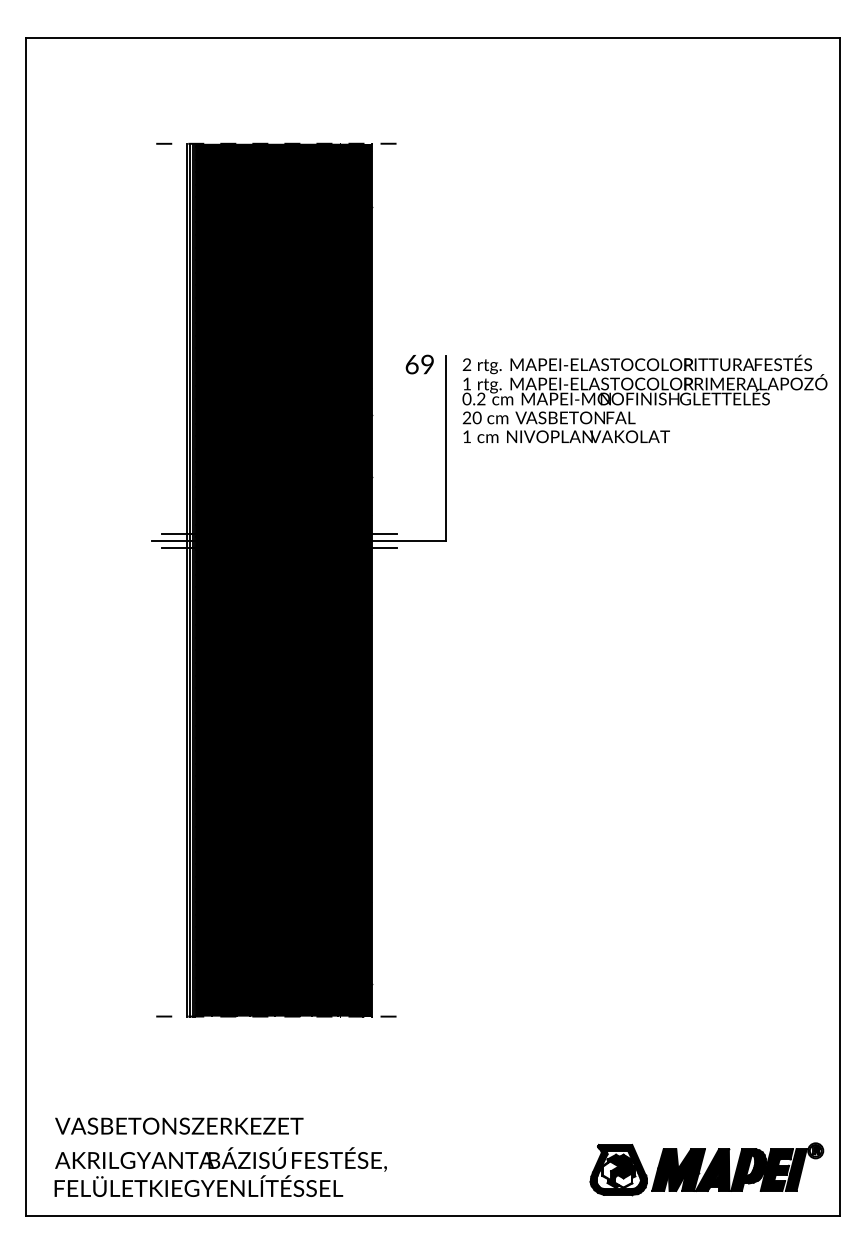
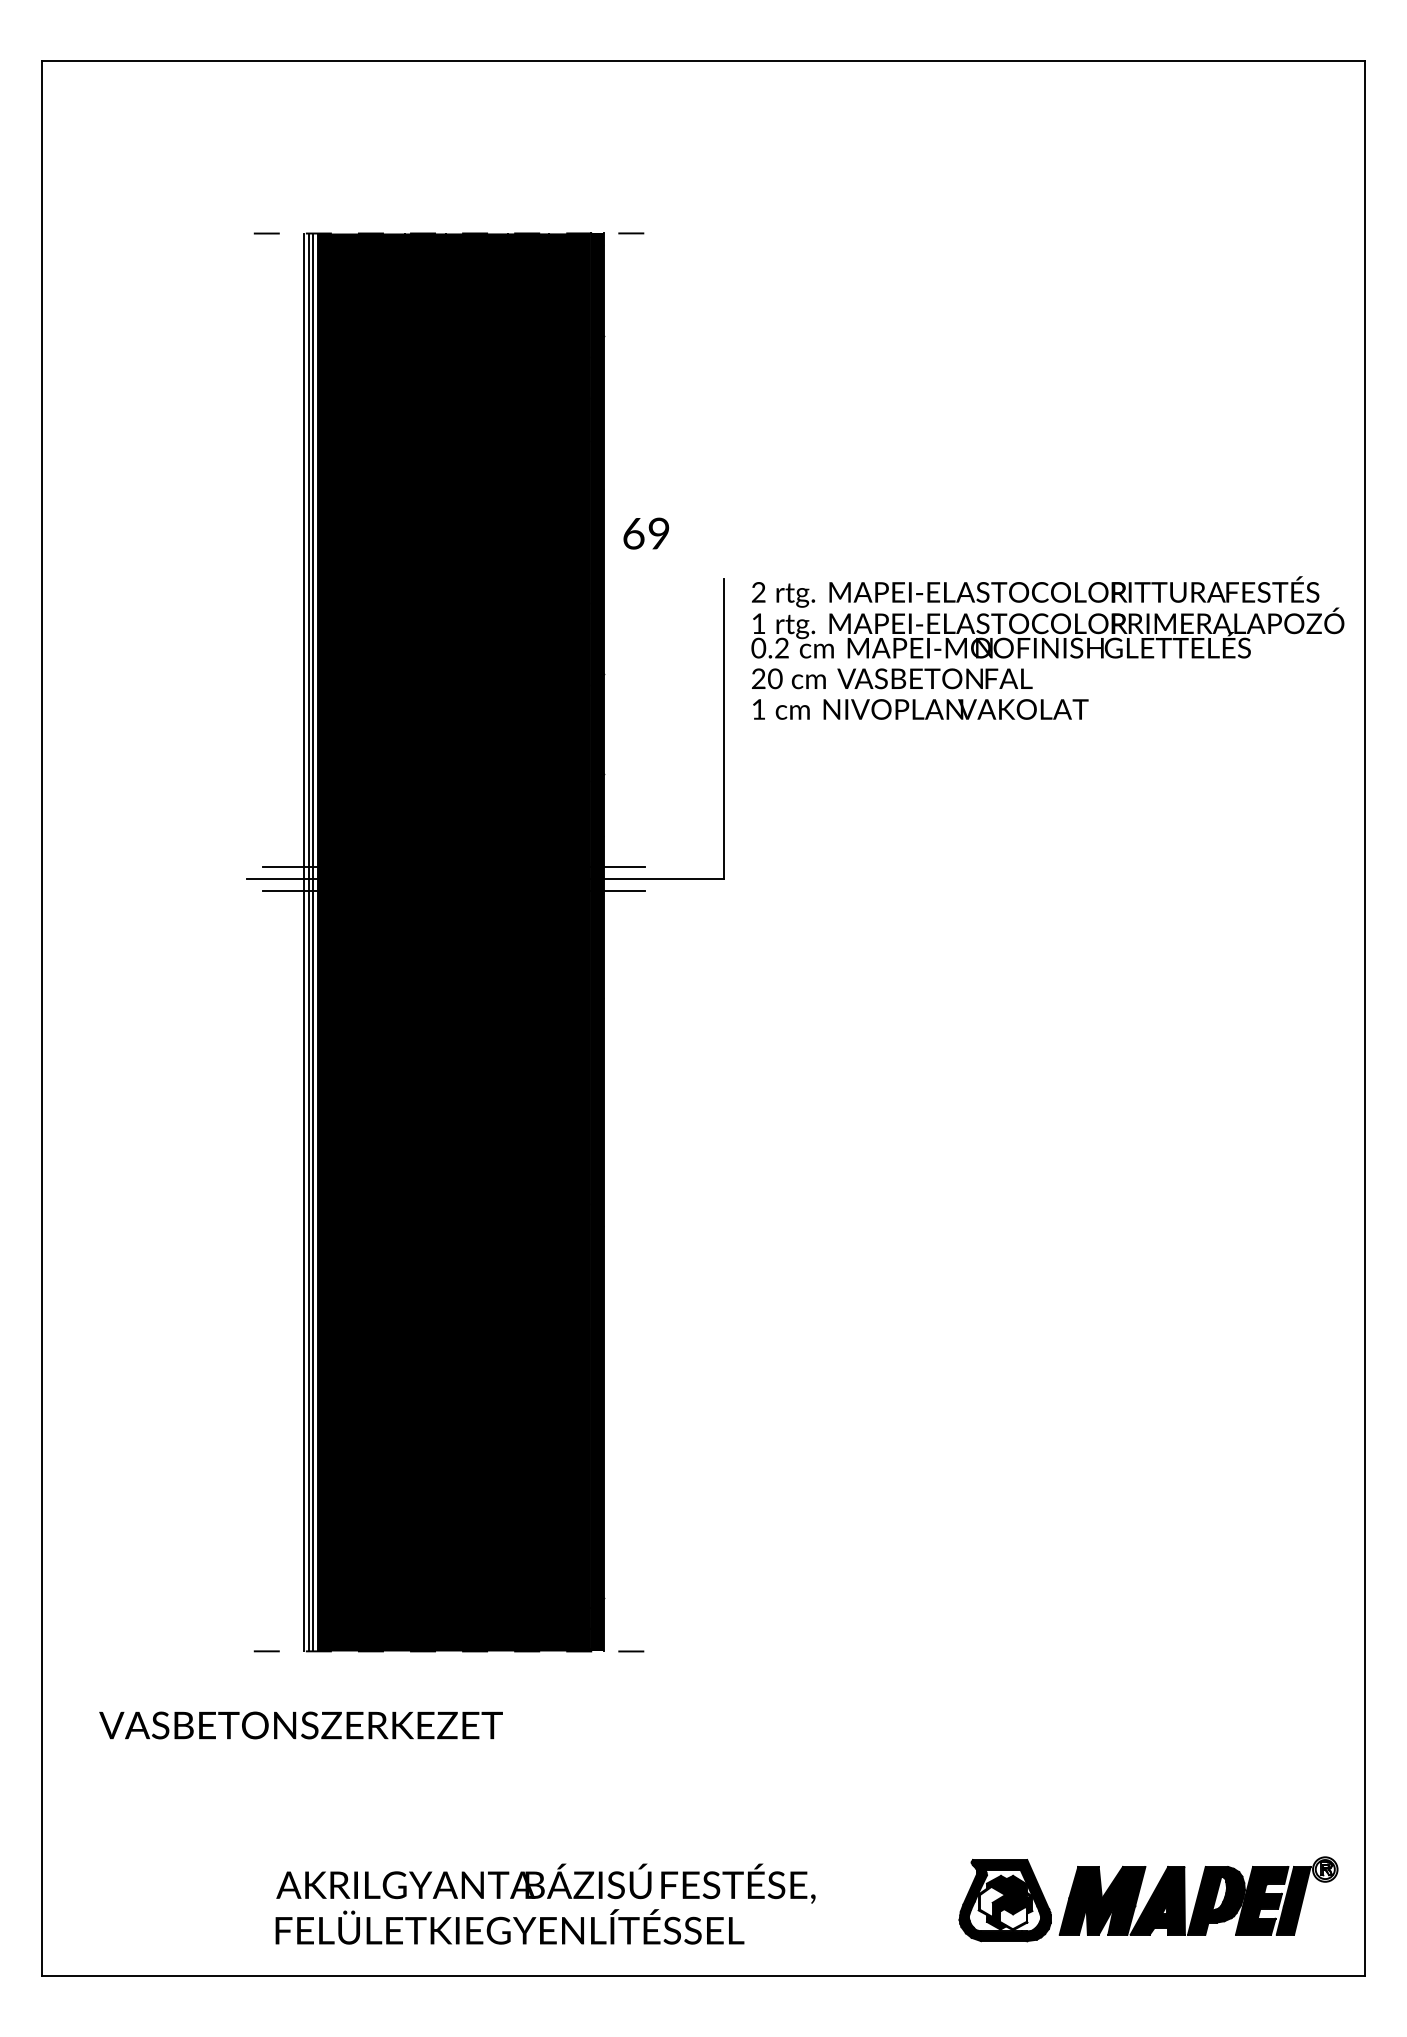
text: (419, 364) -> (645, 533), moved
text: (179, 1125) -> (301, 1724), moved
text: (220, 1171) -> (545, 1903), moved

